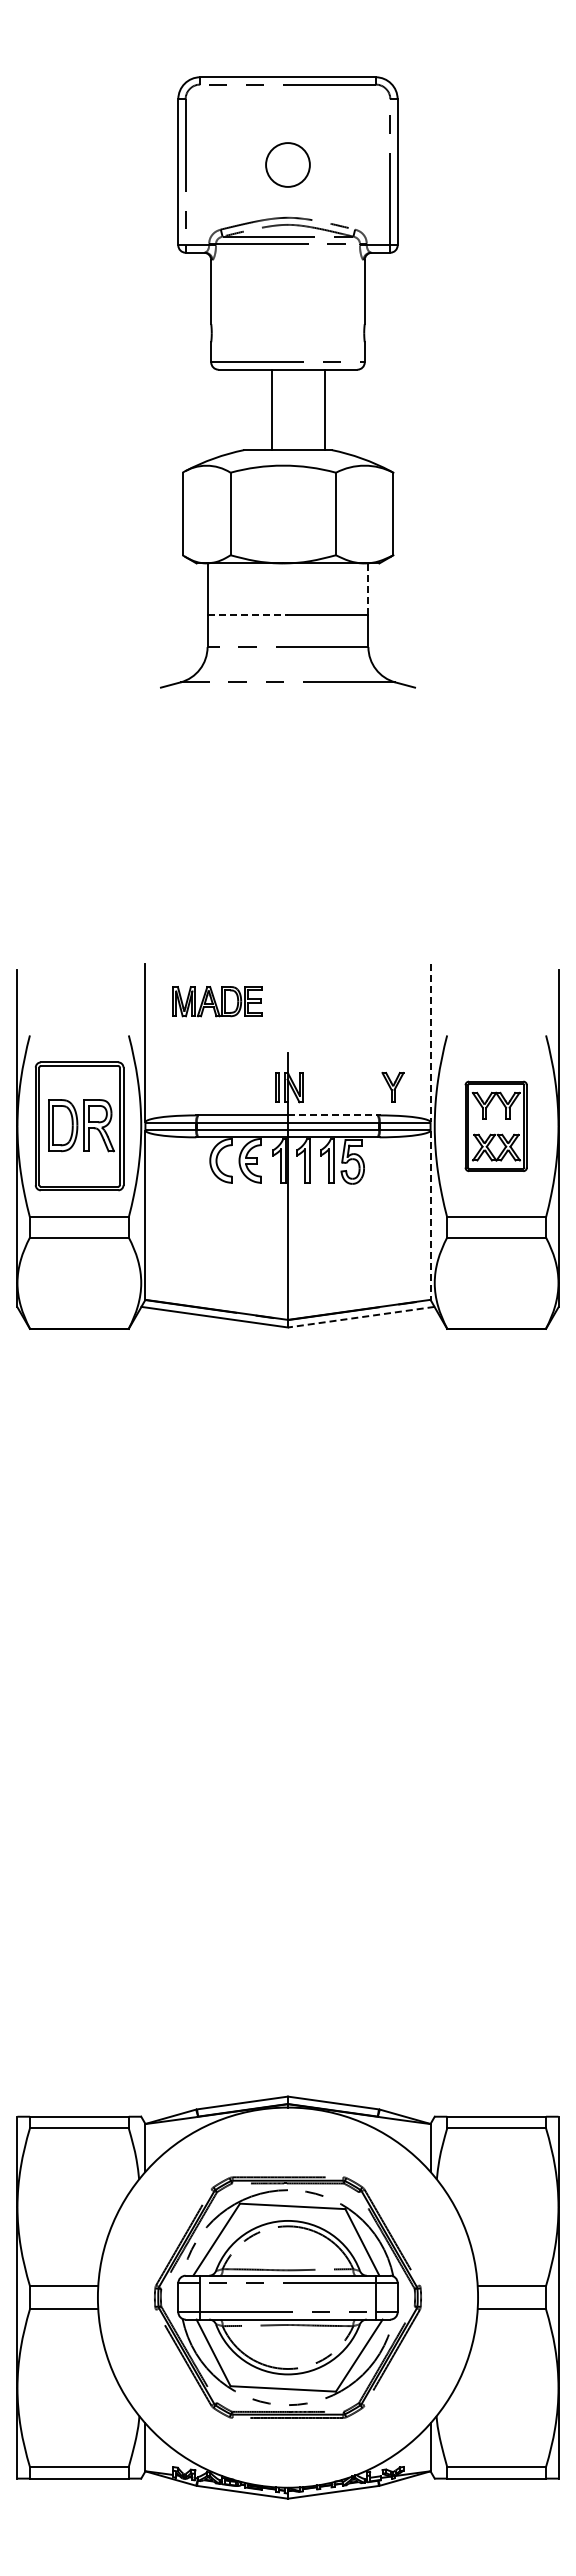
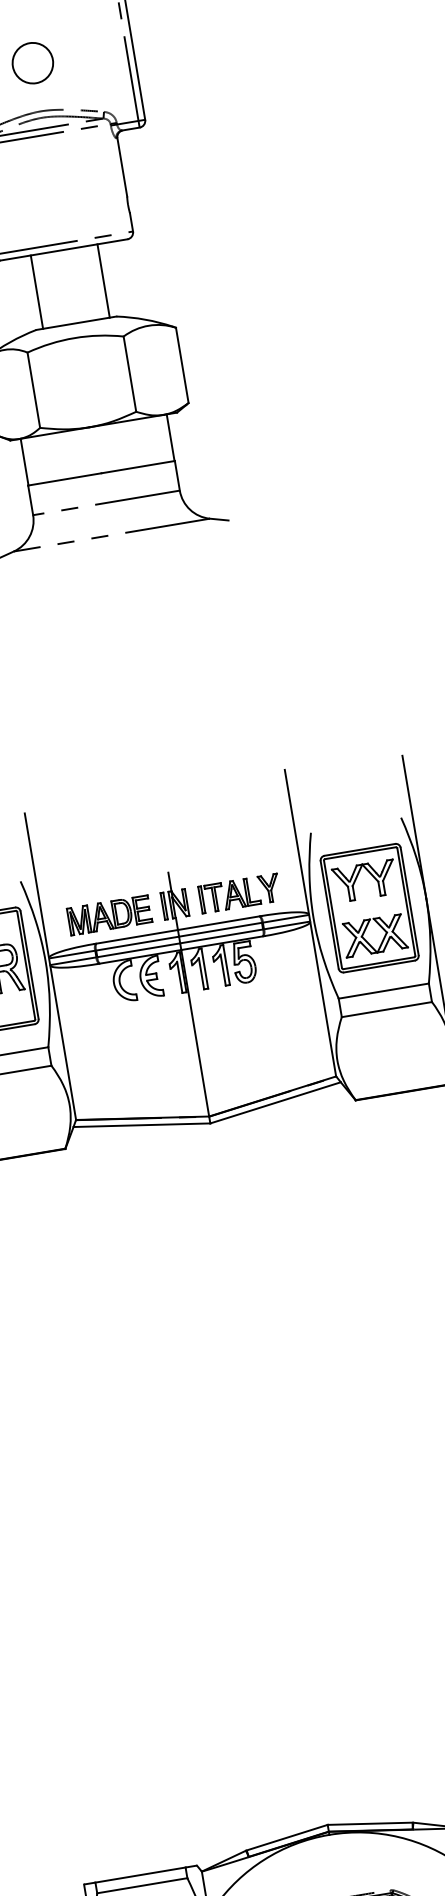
line: (272, 409) -> (36, 291), moved
line: (368, 589) -> (171, 438), dashed -> solid
line: (248, 614) -> (65, 479), dashed -> solid
part: (217, 1001) -> (109, 915), moved
line: (430, 1043) -> (296, 842), dashed -> solid
part: (348, 1087) -> (228, 895), added
line: (332, 1115) -> (218, 923), dashed -> solid
part: (495, 1126) -> (368, 908), size x1.43
line: (430, 1215) -> (323, 999), dashed -> solid
line: (361, 1317) -> (275, 1103), dashed -> solid

